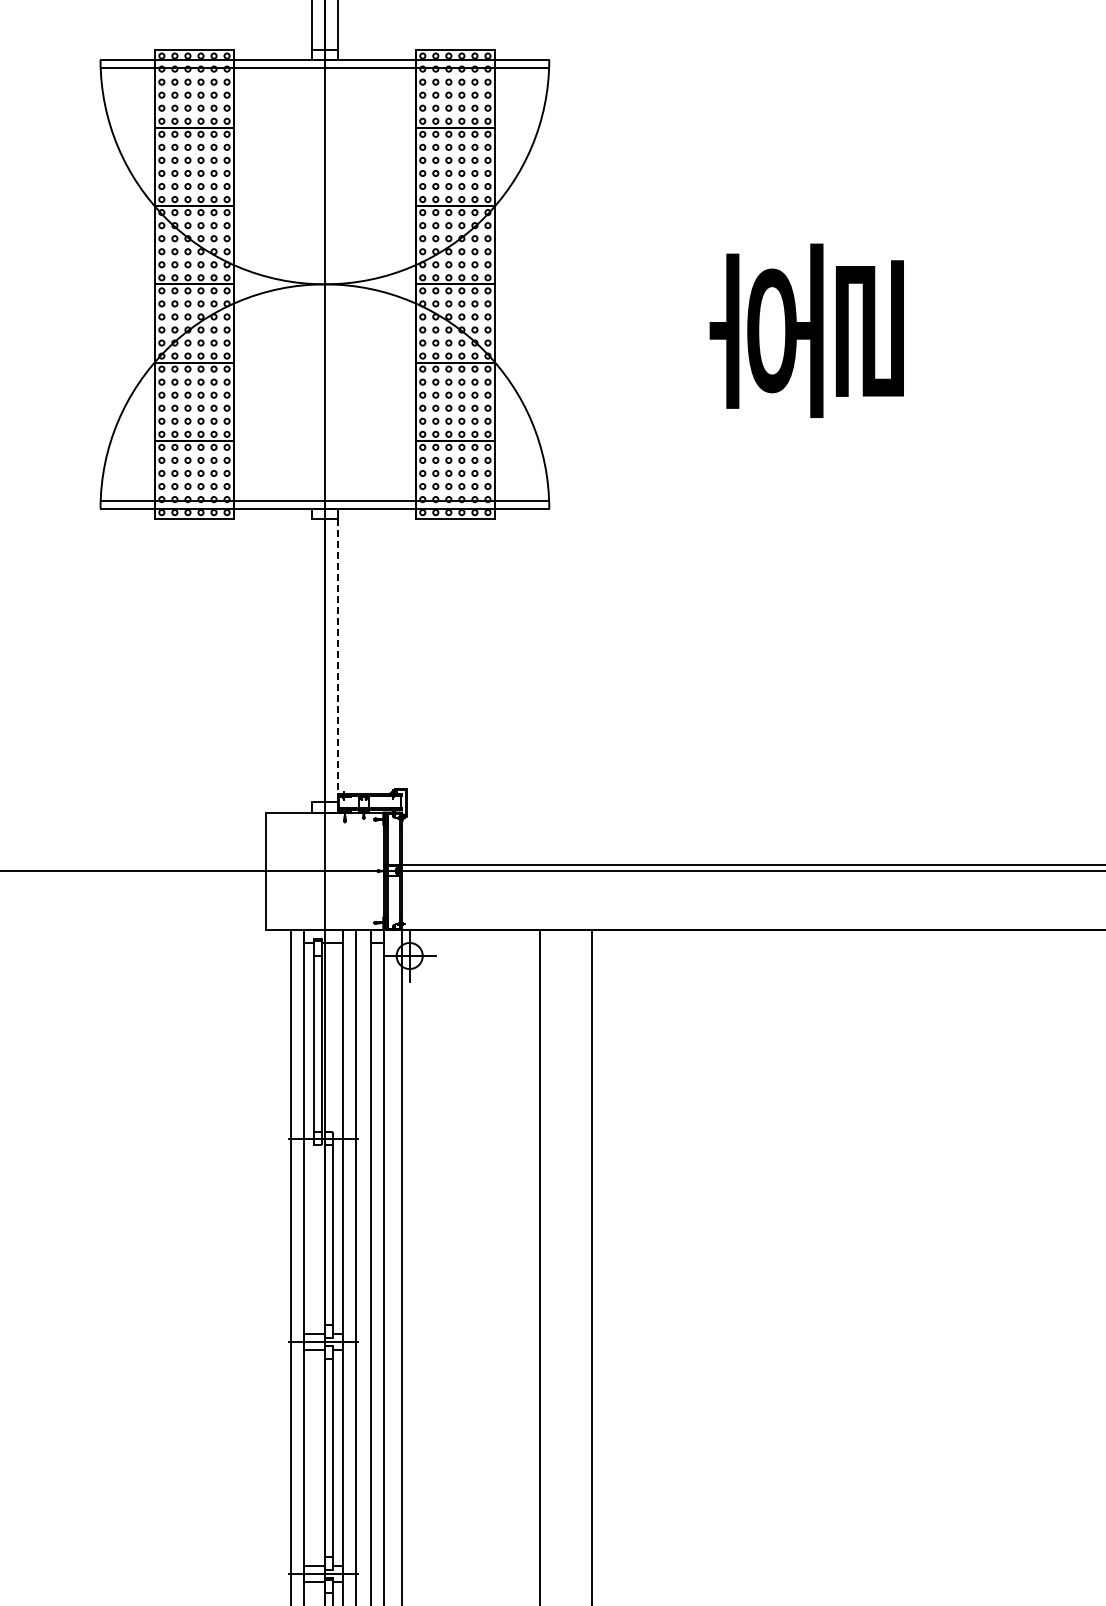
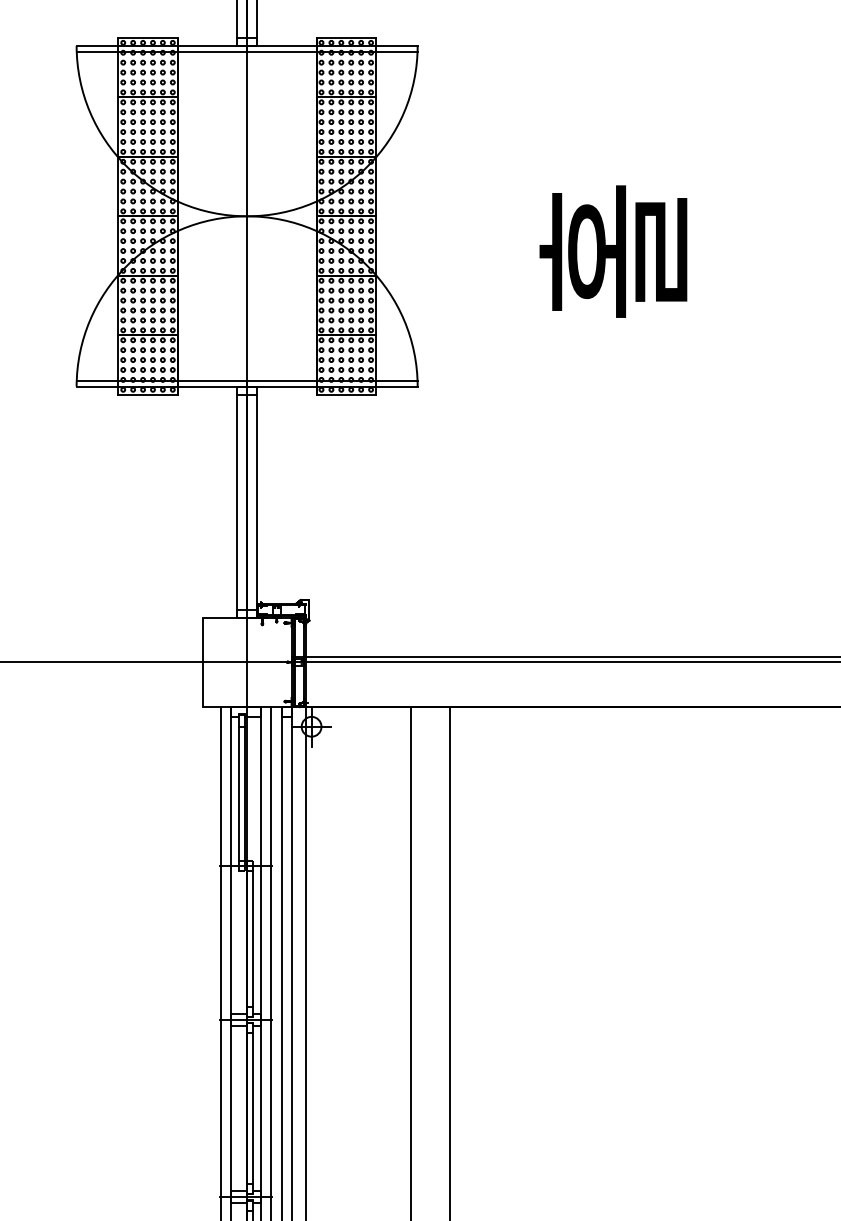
line: (311, 665) -> (236, 506), added
line: (337, 665) -> (256, 506), dashed -> solid

